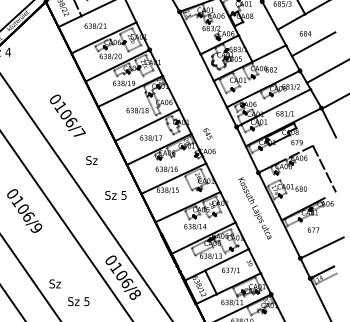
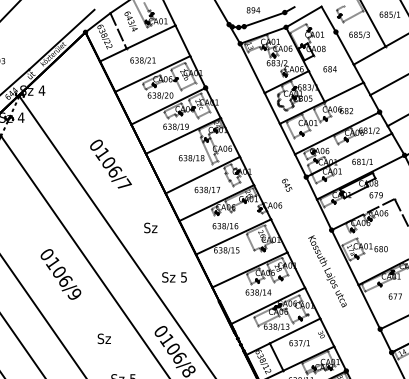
text: (305, 33) -> (329, 69), moved
text: (208, 133) -> (287, 184), moved
text: (91, 160) -> (150, 227), moved
text: (115, 195) -> (174, 277), moved
text: (54, 283) -> (103, 338), moved

